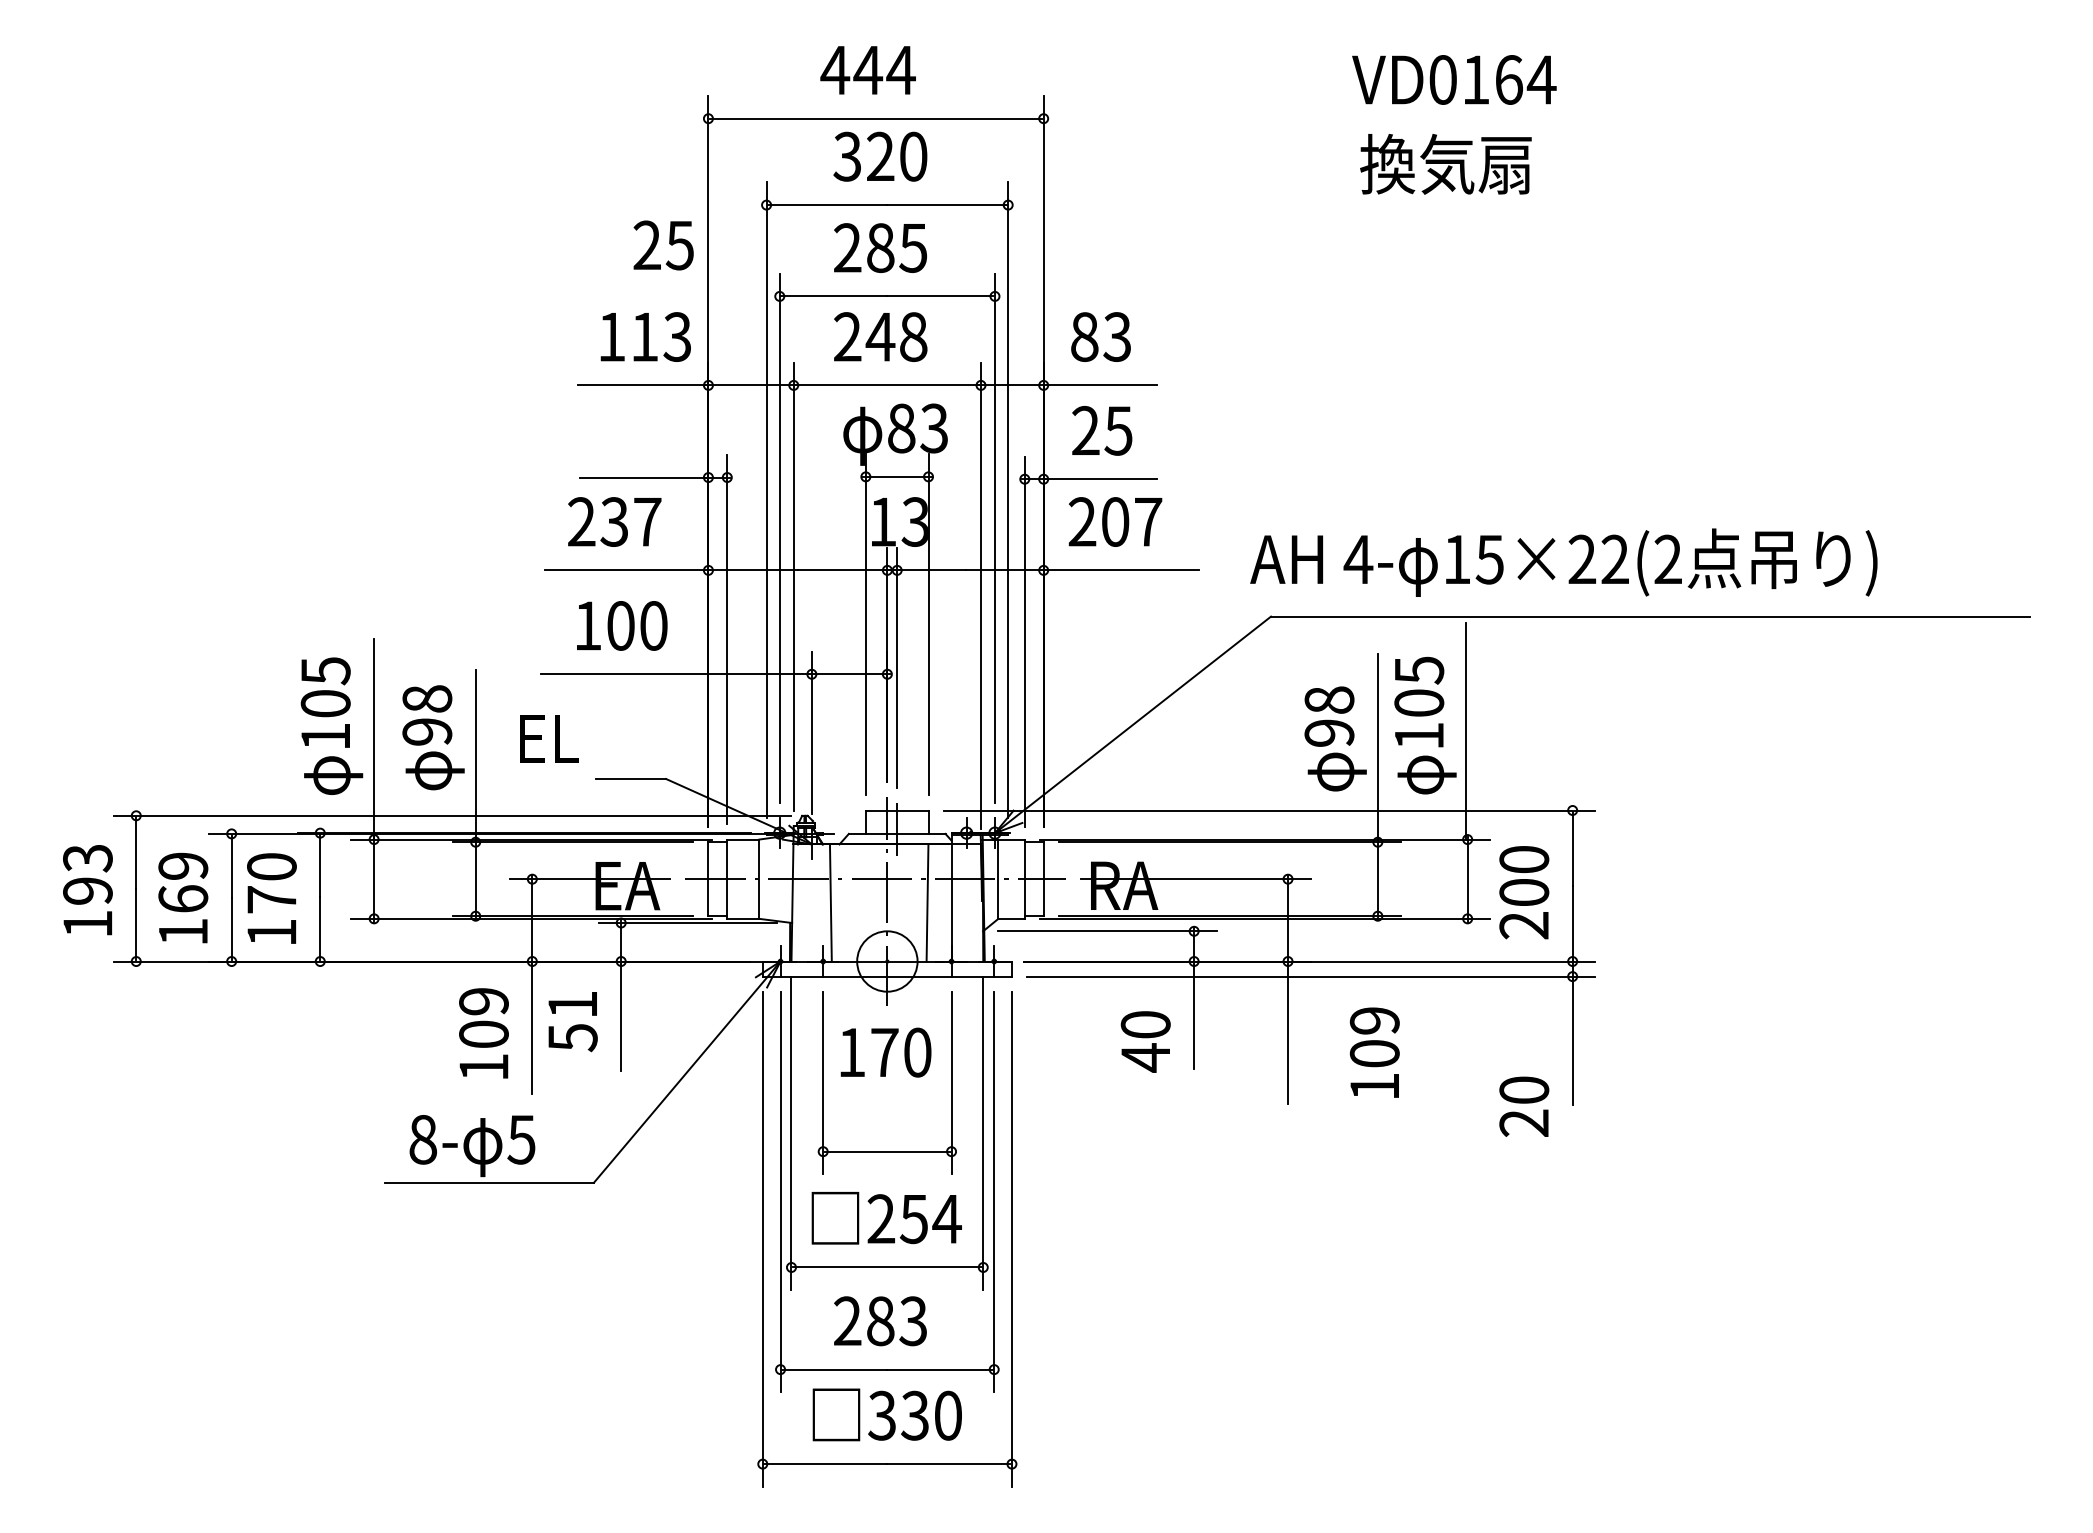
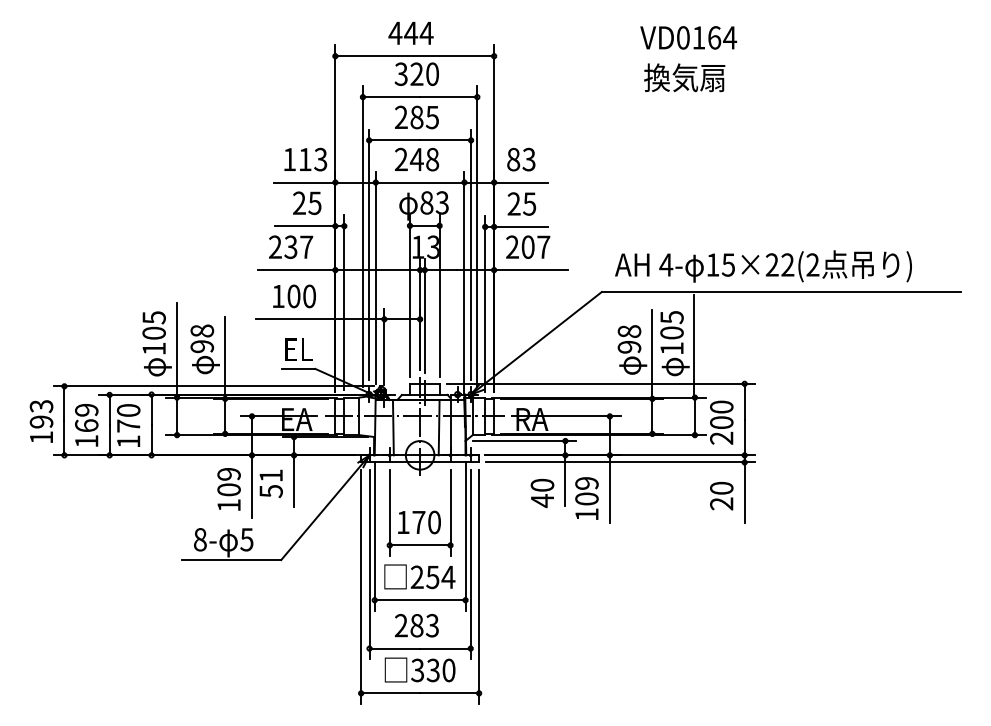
text: (664, 243) -> (307, 202), moved
text: (1563, 562) -> (763, 266), moved
text: (548, 737) -> (298, 349), moved
text: (886, 1052) -> (419, 522), moved
text: (1373, 1052) -> (586, 498), moved
text: (1523, 1105) -> (721, 495), moved

